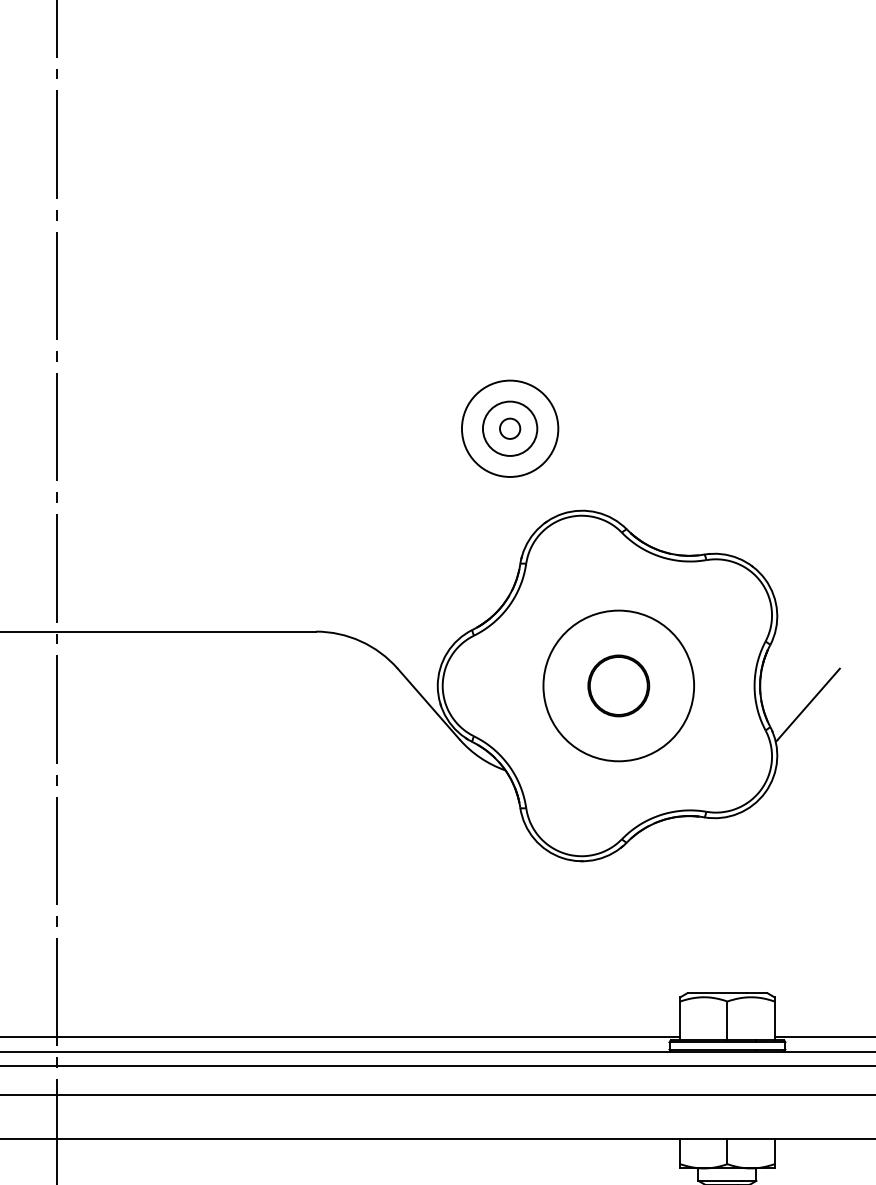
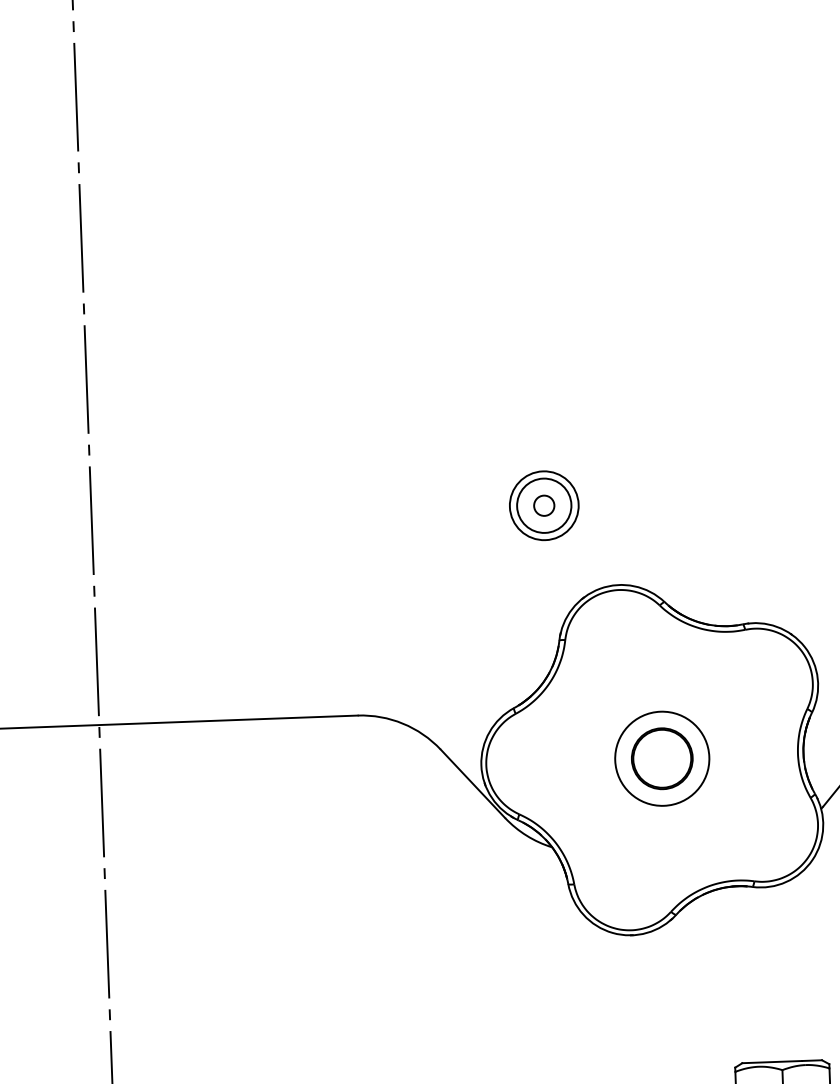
circle: (509, 428) -> (543, 505), size x0.71
circle: (618, 685) -> (661, 758), size x0.62

